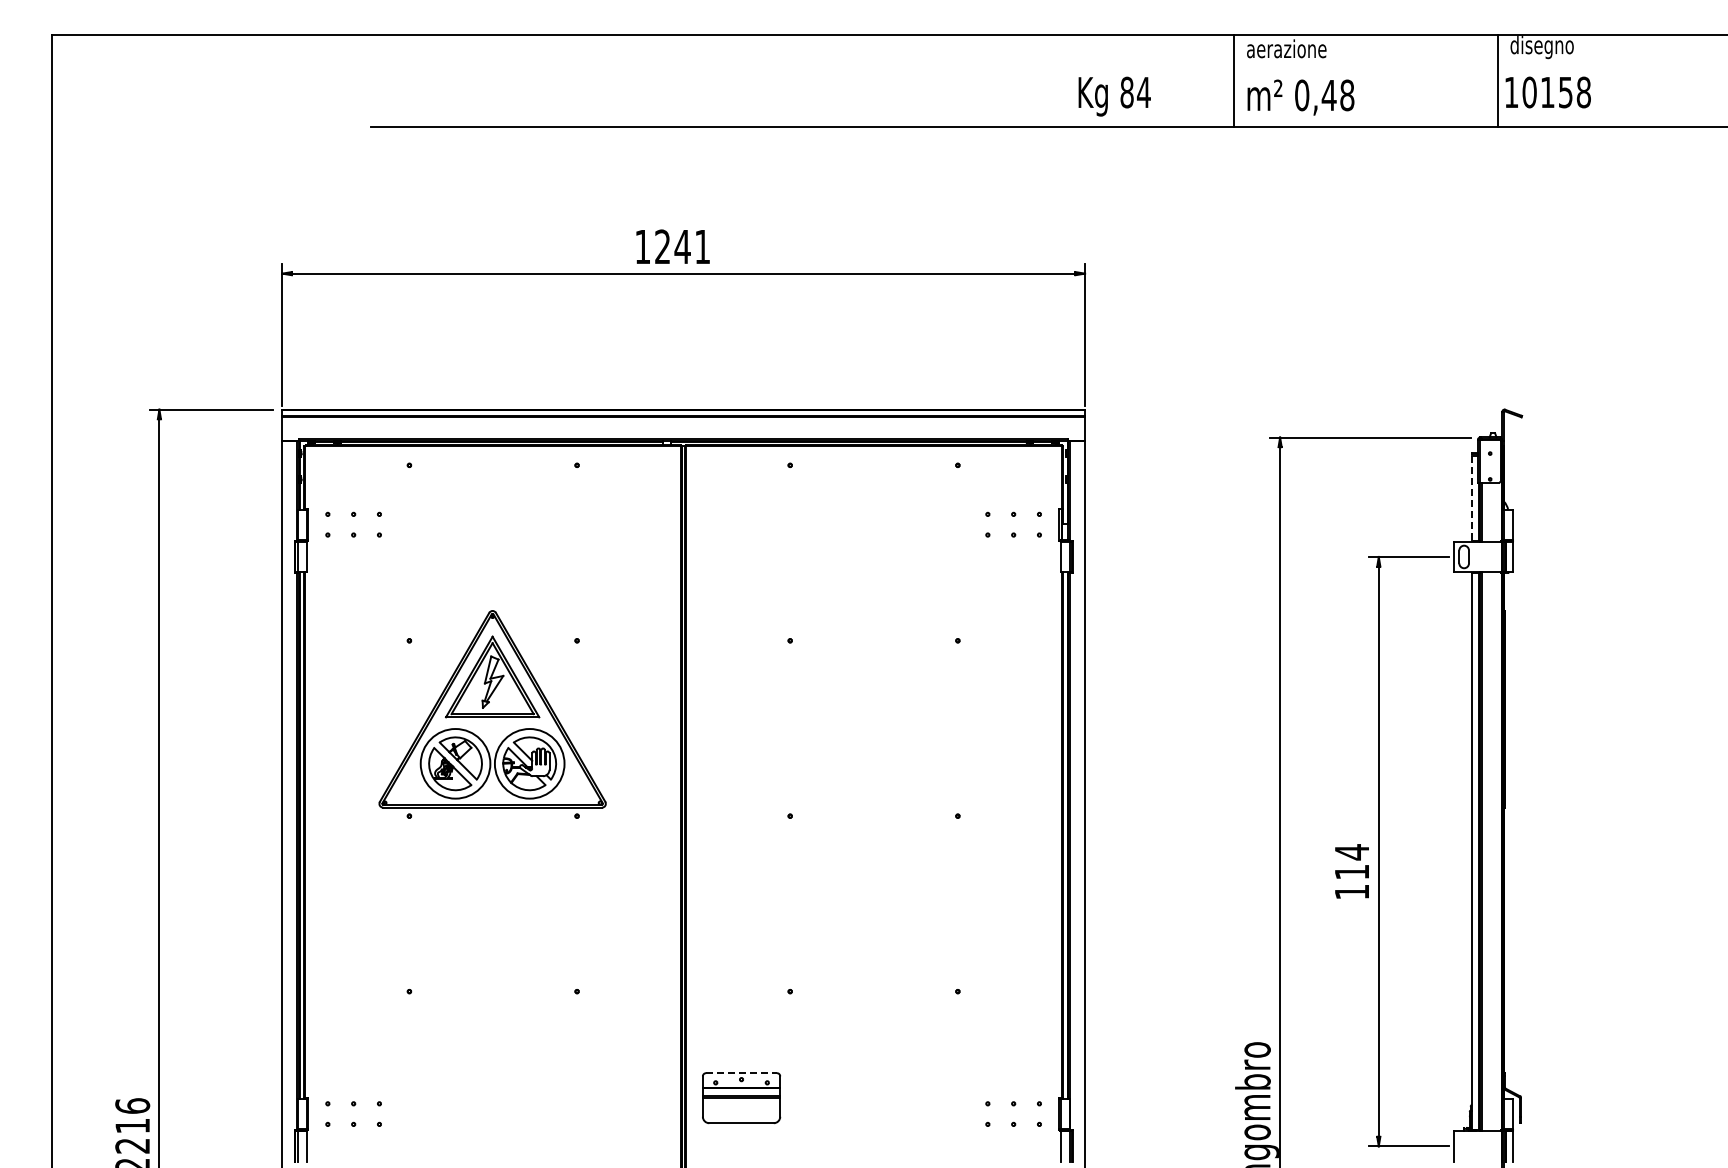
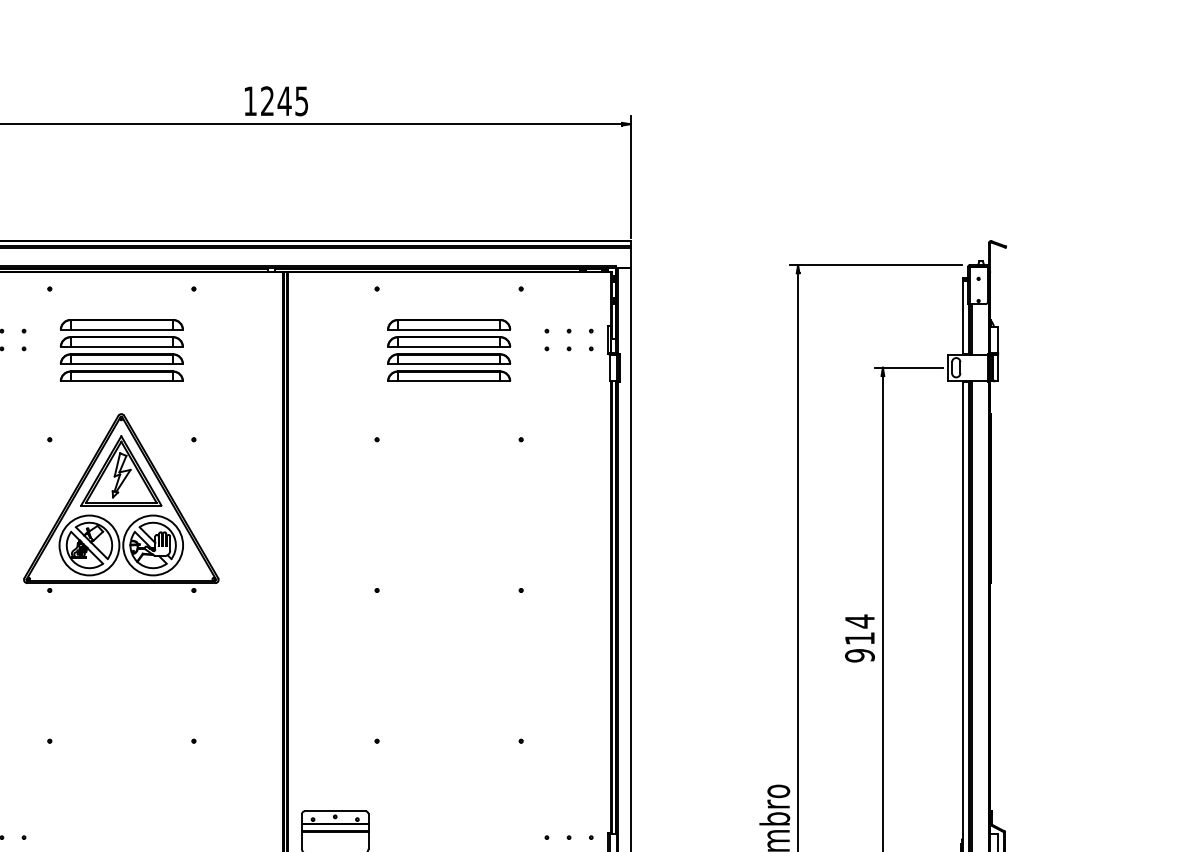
text: (702, 247) -> (301, 101), 1241 -> 1245
line: (1472, 498) -> (963, 317), dashed -> solid
part: (493, 536) -> (122, 350), added
part: (873, 536) -> (448, 350), added
text: (1351, 891) -> (859, 655), 114 -> 914
line: (742, 1073) -> (336, 811), dashed -> solid

